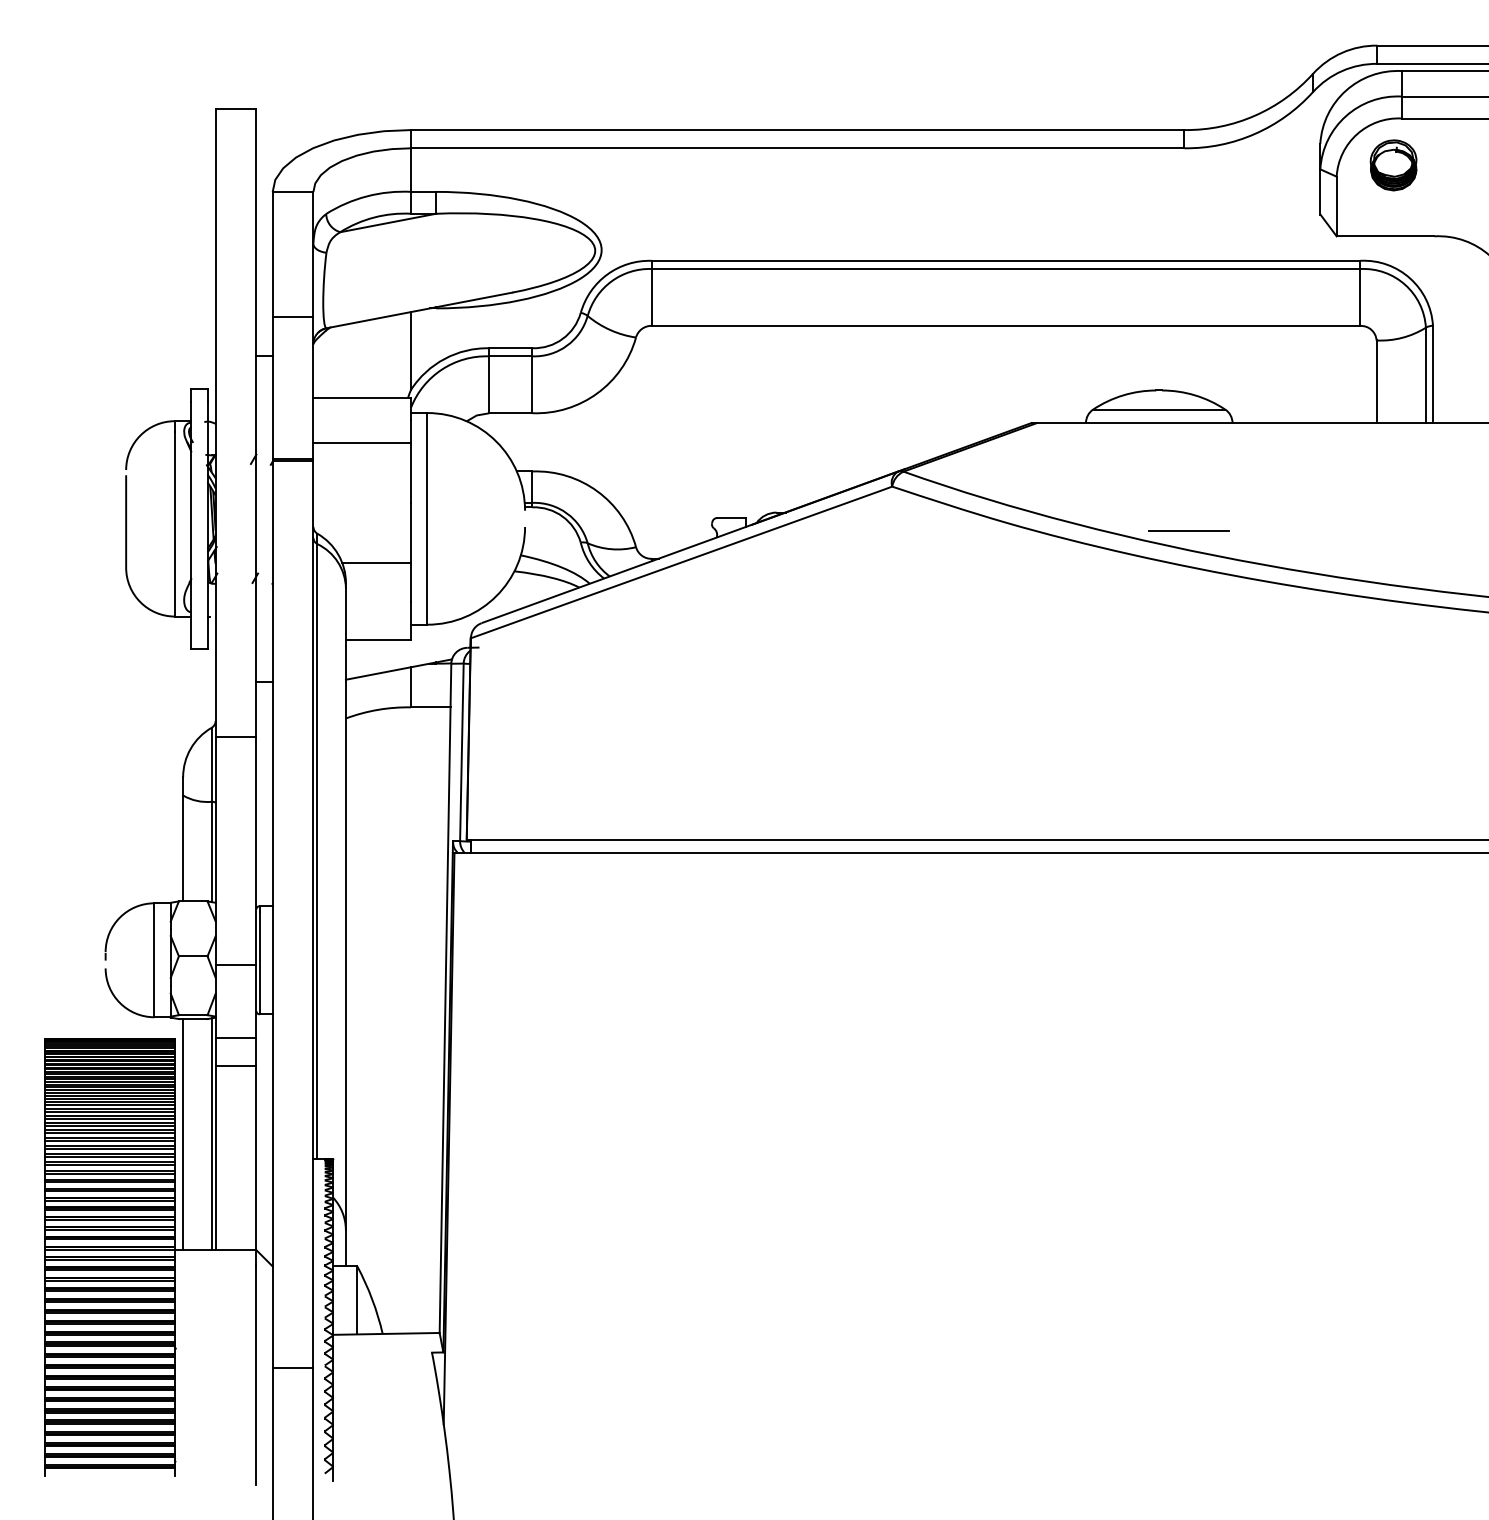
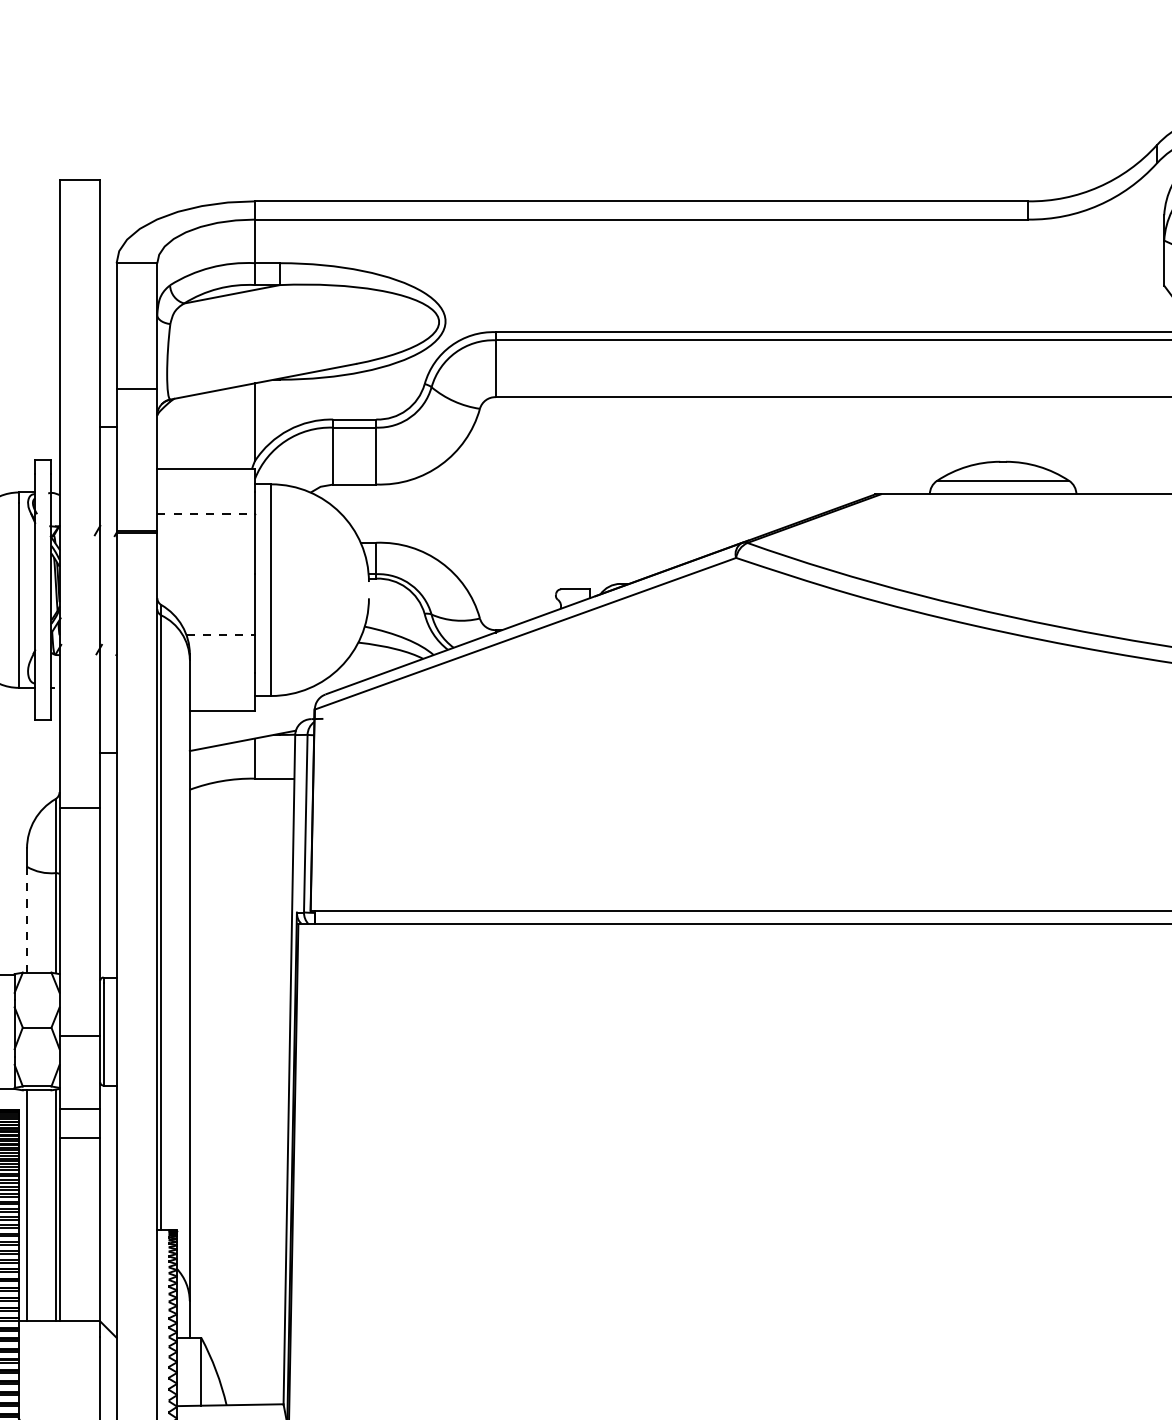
line: (362, 442) -> (206, 513), solid -> dashed
line: (1188, 530) -> (1032, 601), removed
line: (377, 563) -> (221, 634), solid -> dashed
line: (183, 848) -> (27, 919), solid -> dashed

